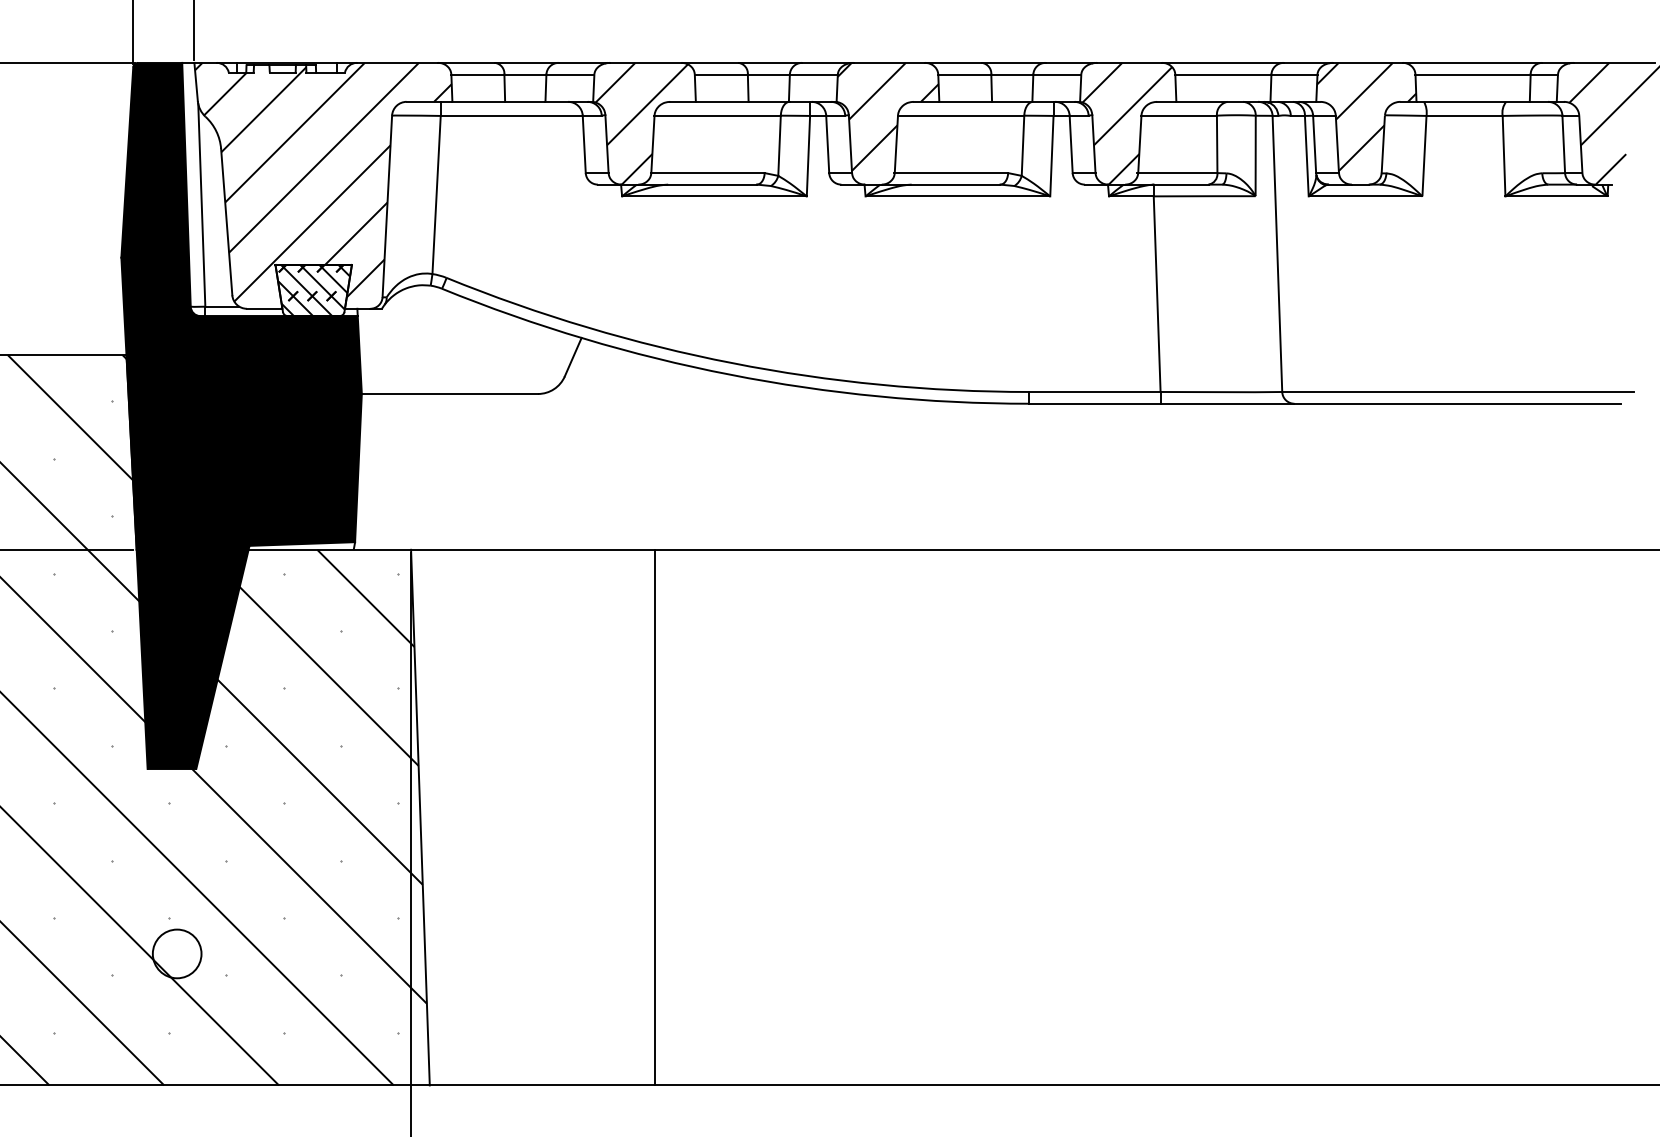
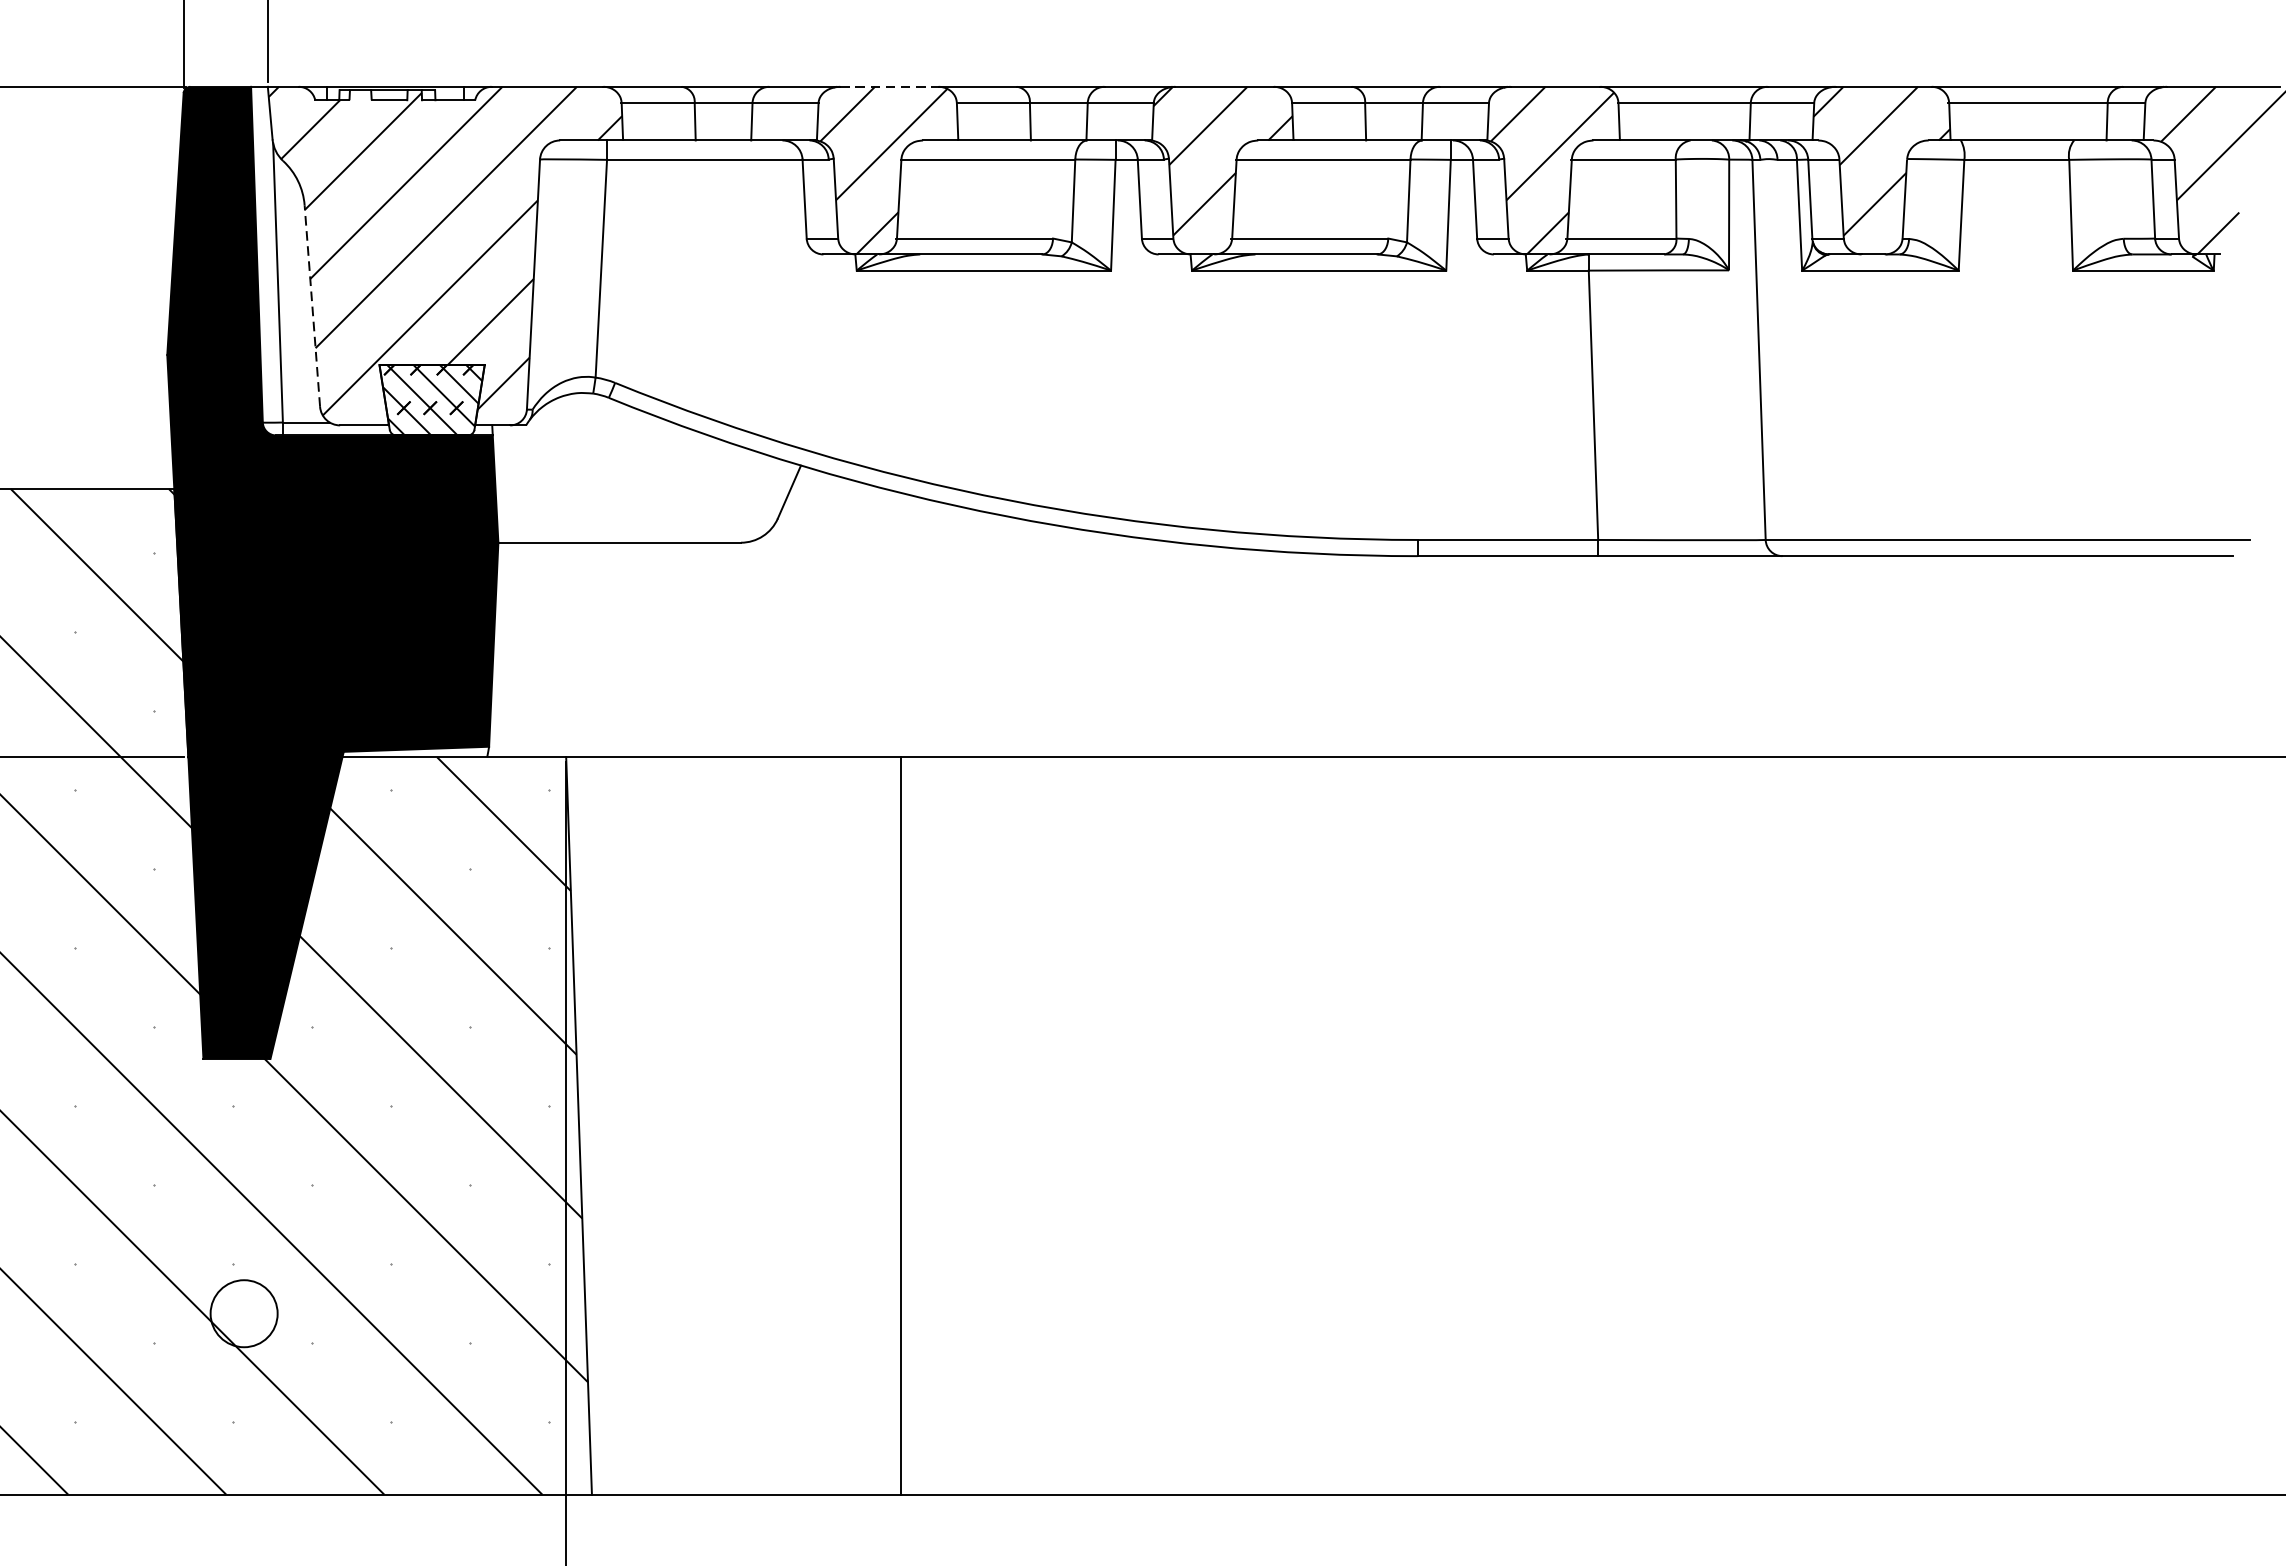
line: (645, 62) -> (888, 86), solid -> dashed
line: (226, 221) -> (312, 305), solid -> dashed

